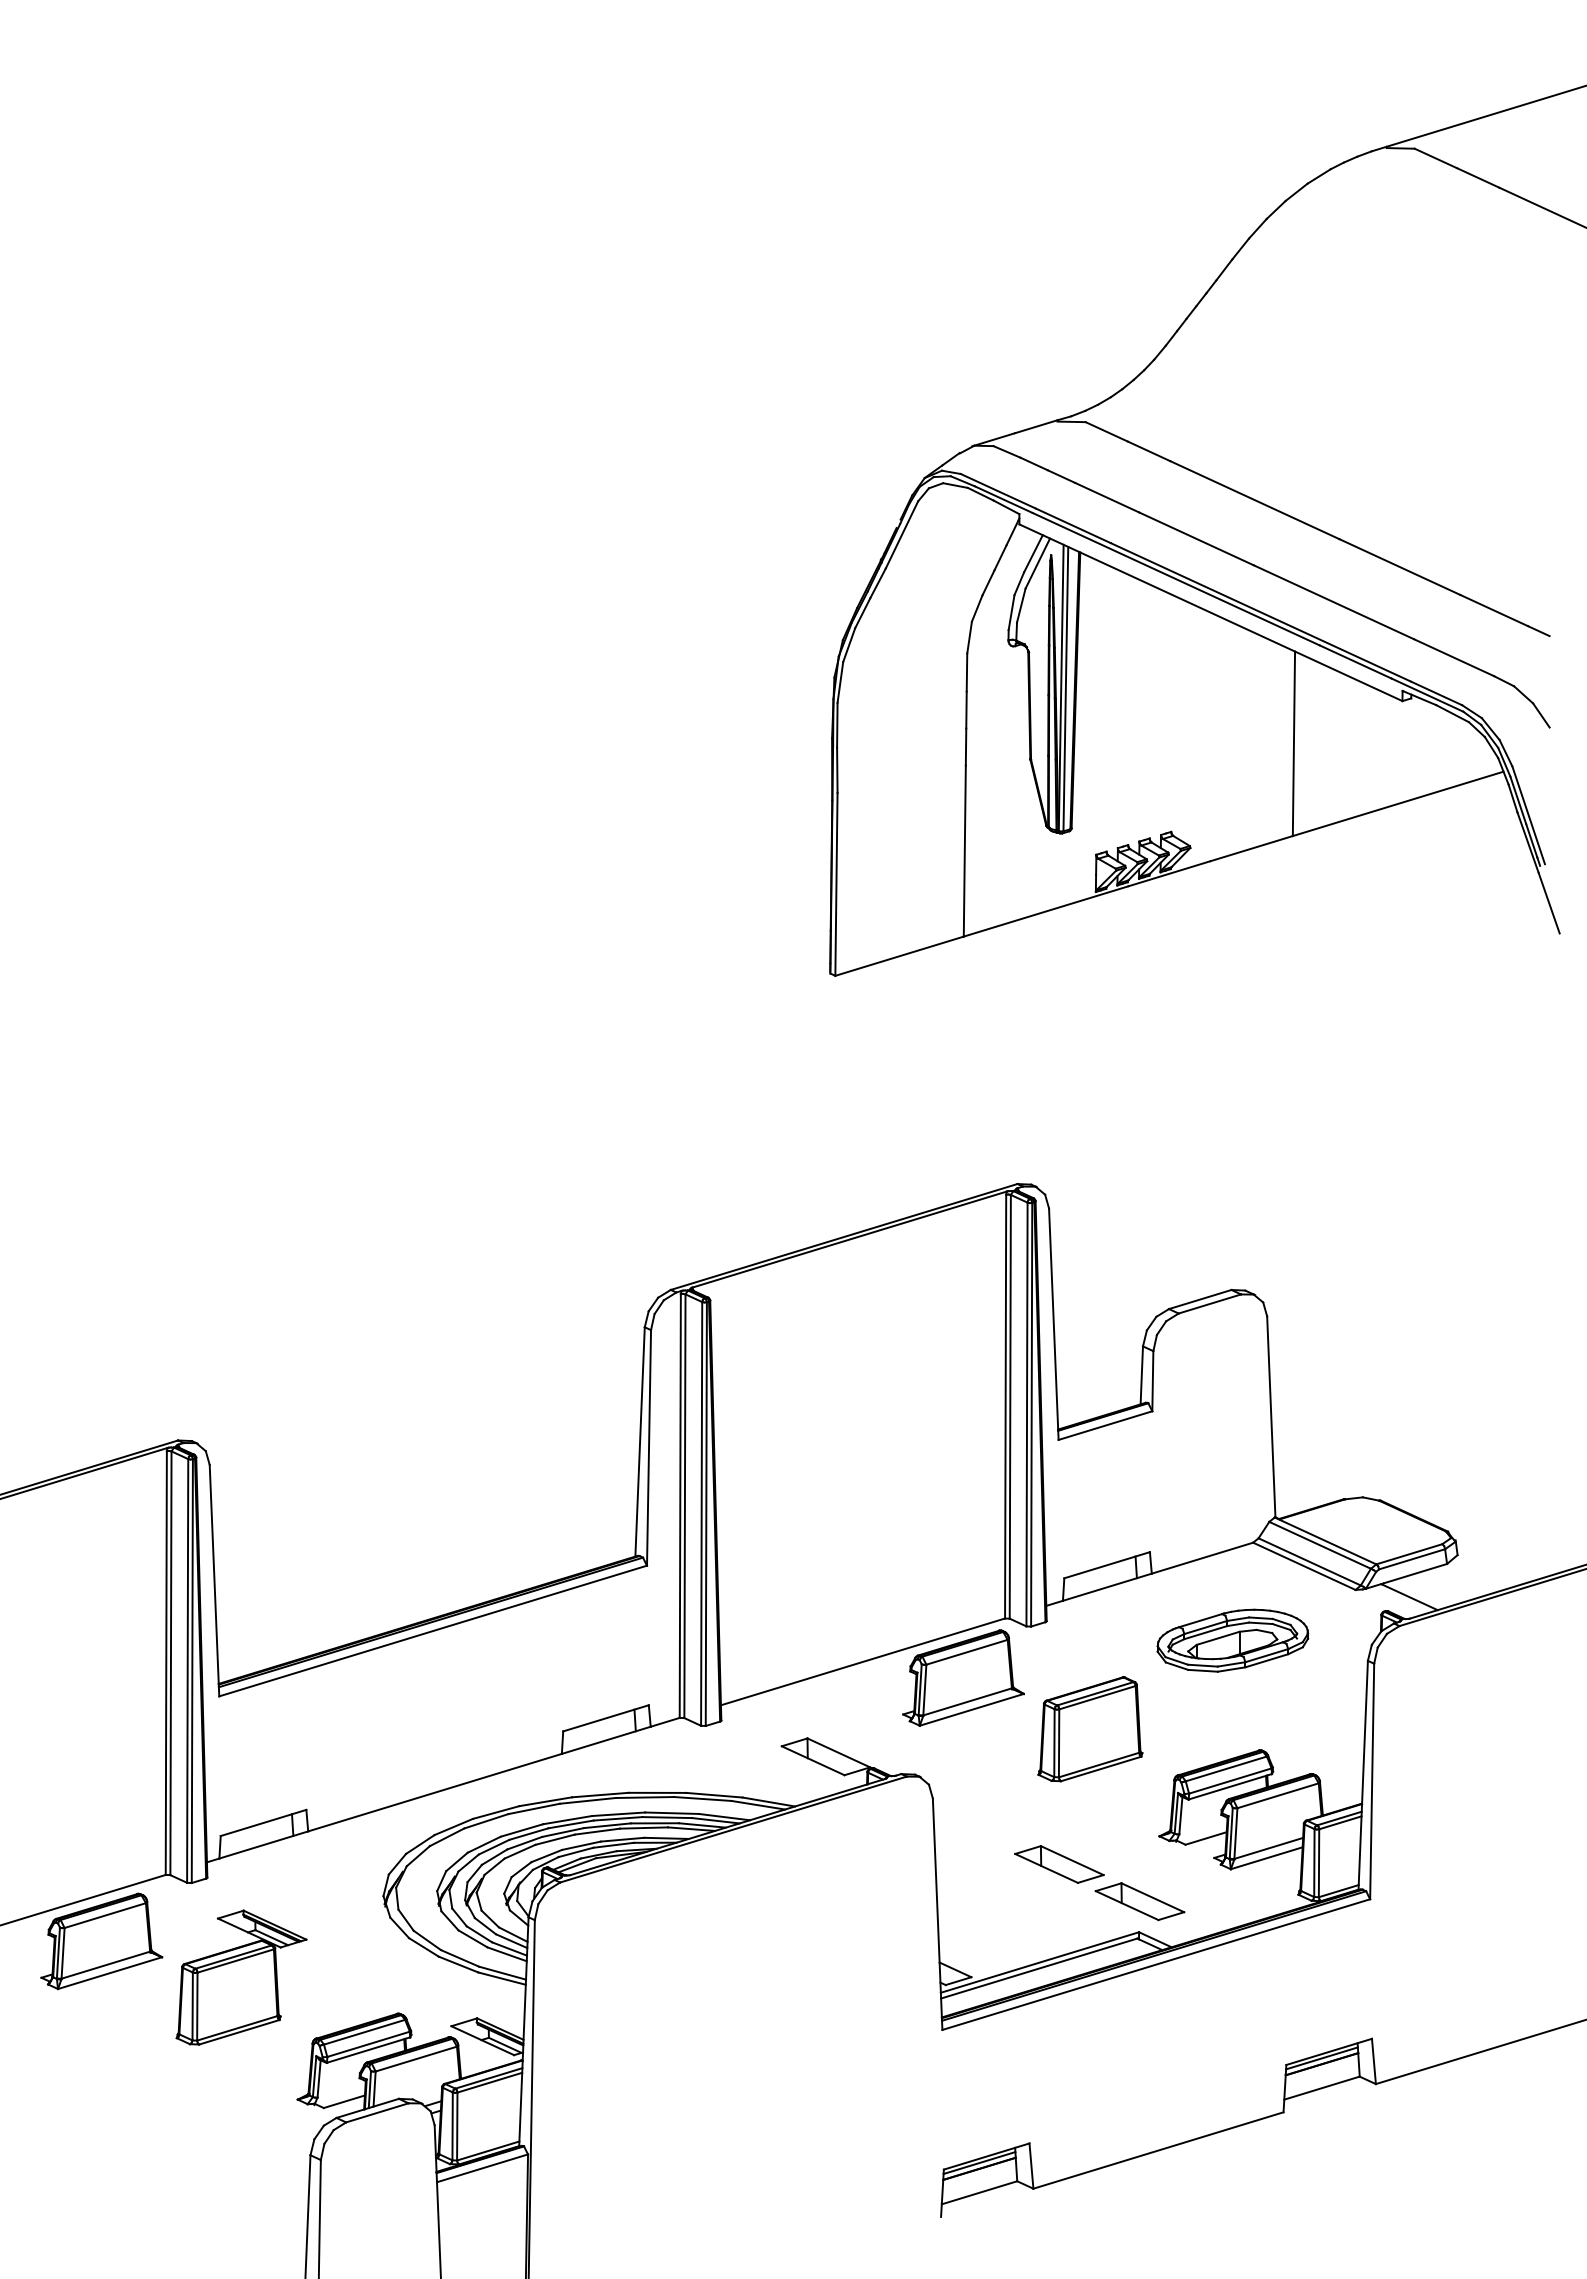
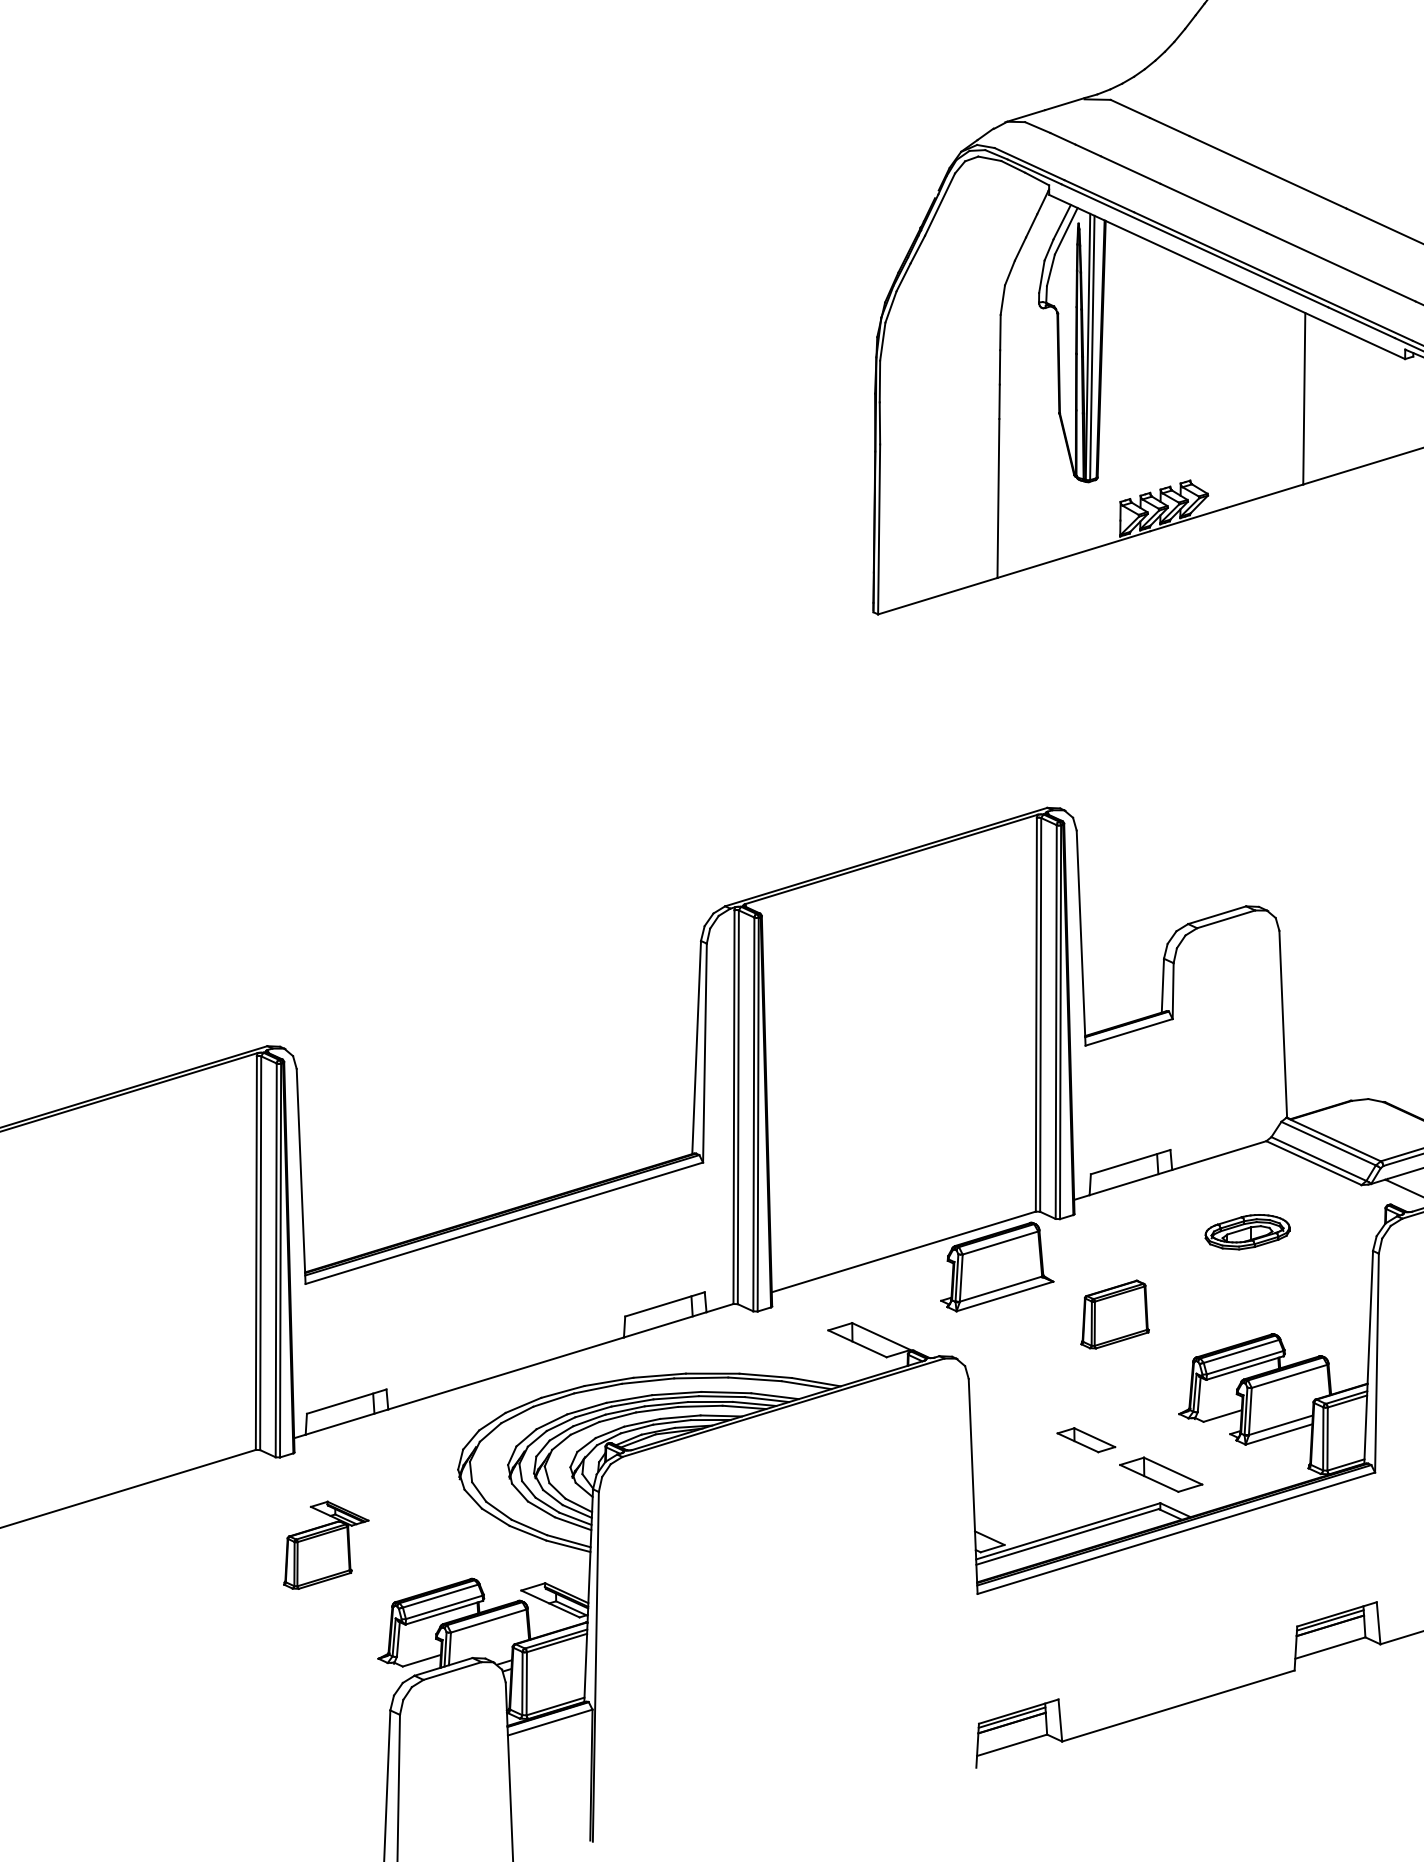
part: (1232, 1640) -> (1247, 1232), size x0.6
part: (1090, 1729) -> (1115, 1314), size x0.7
part: (1059, 1864) -> (1086, 1440), size x0.7
part: (101, 1941) -> (196, 1511), removed
part: (241, 1977) -> (326, 1545), size x0.7

